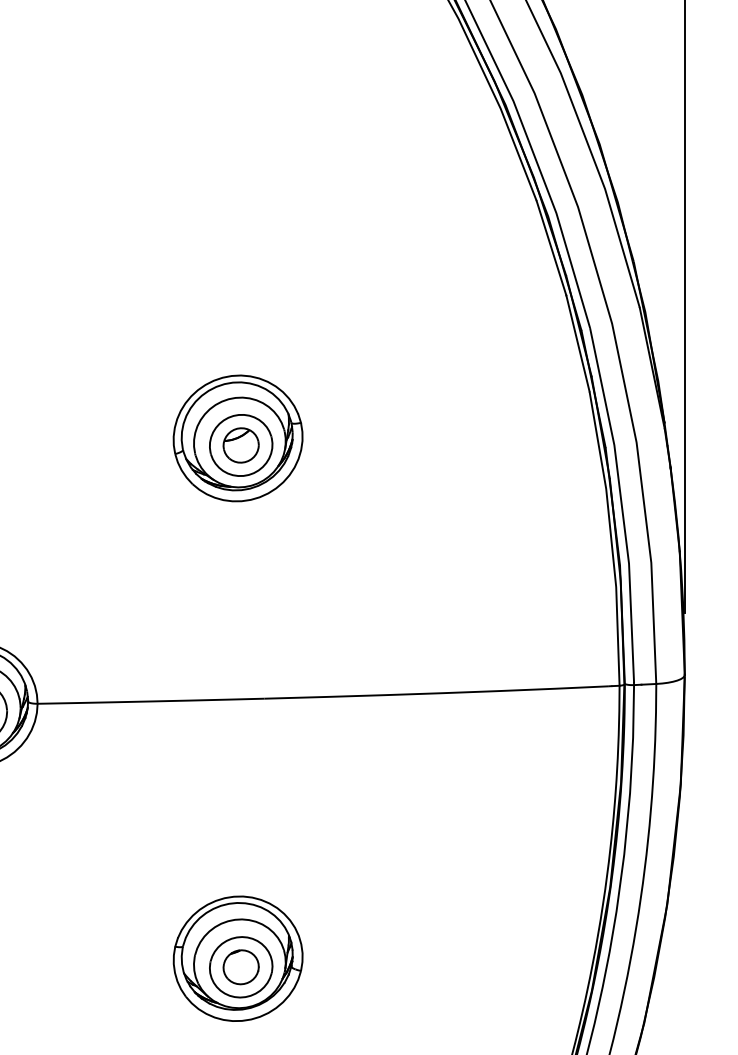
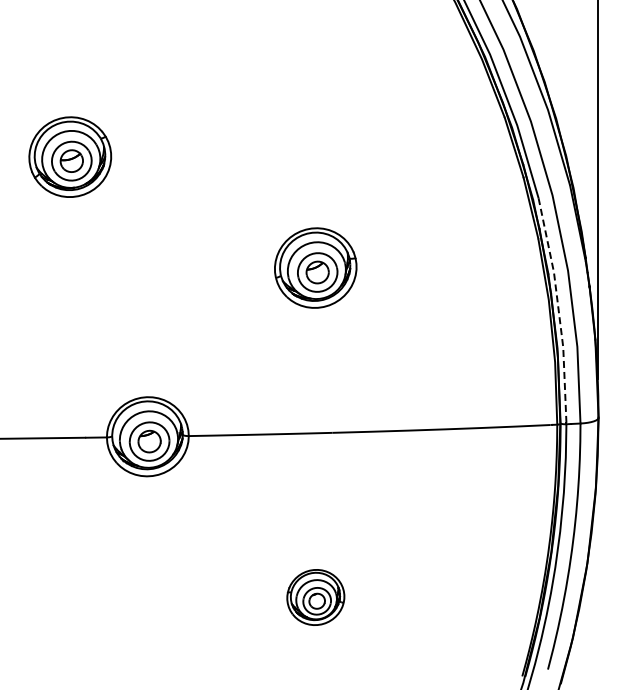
line: (621, 503) -> (558, 309), solid -> dashed
part: (237, 958) -> (315, 597), size x0.7

